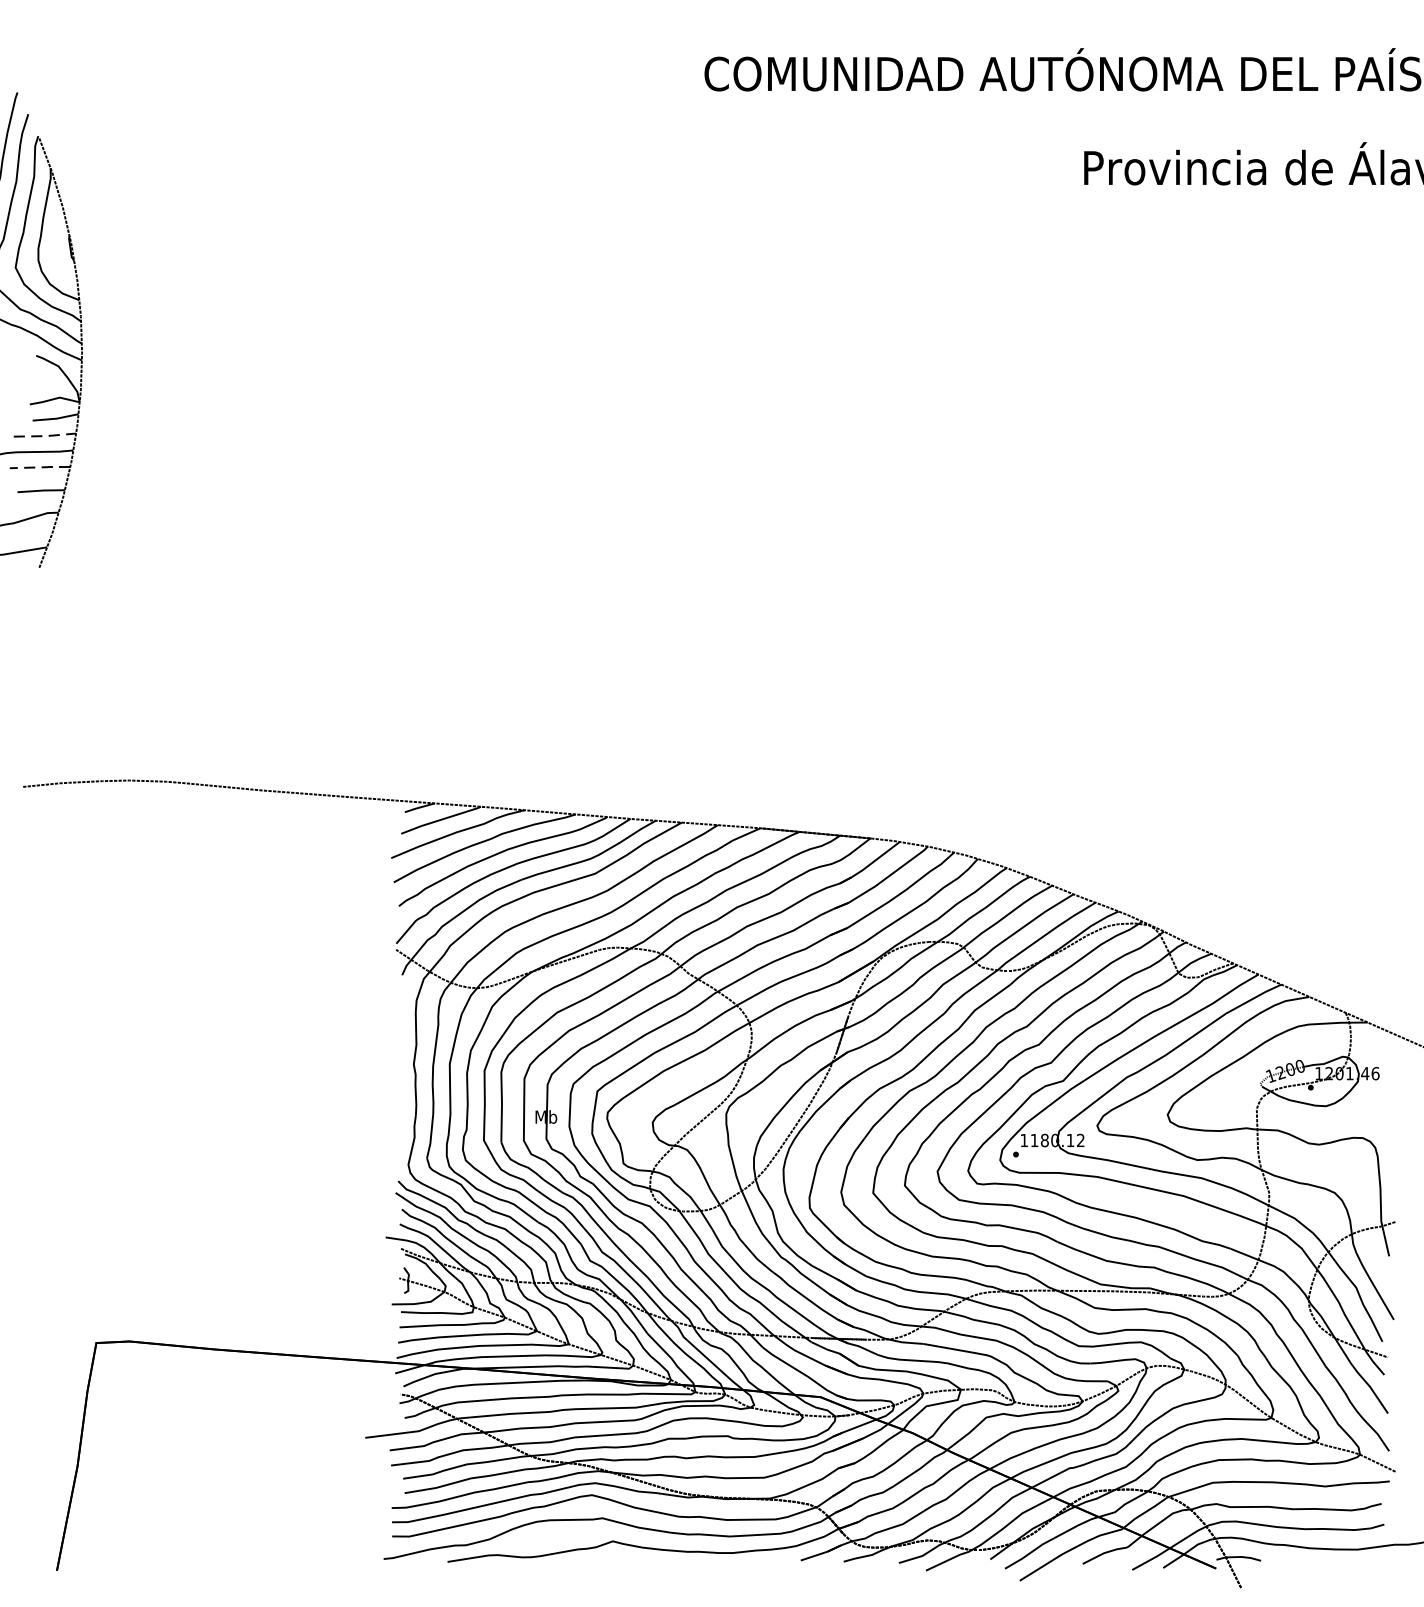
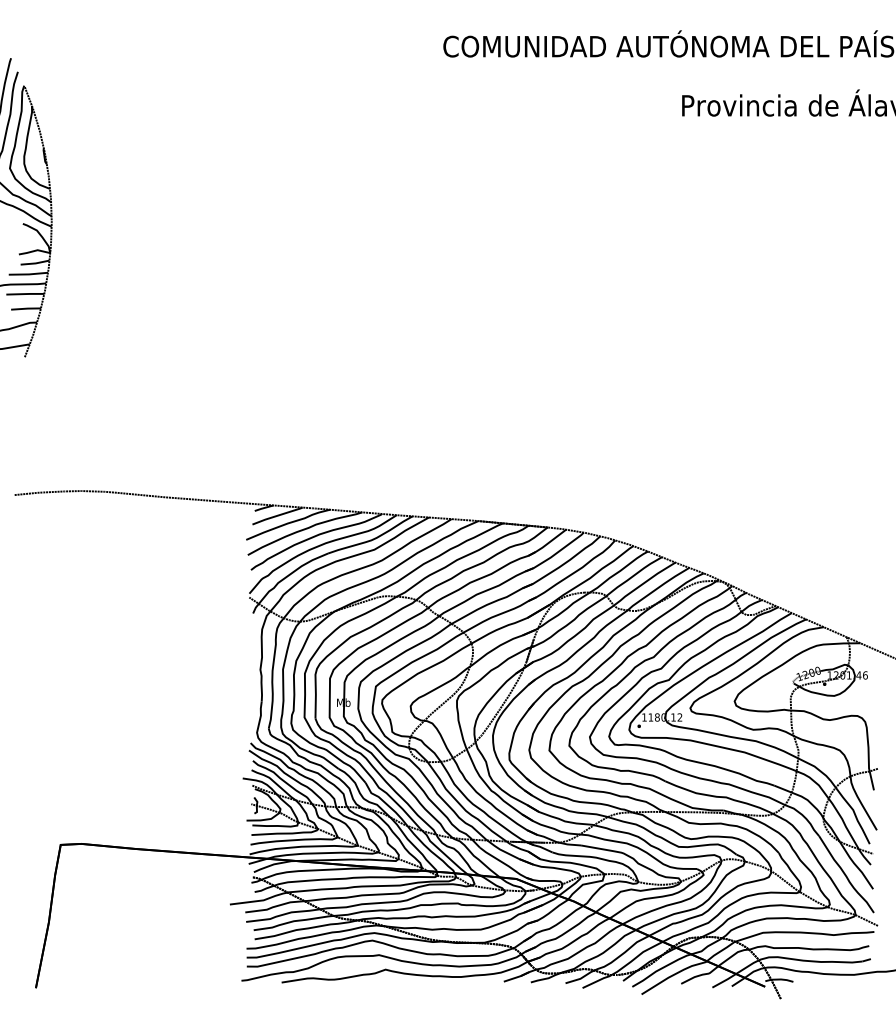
line: (46, 436) -> (29, 274), dashed -> solid
line: (40, 468) -> (25, 294), dashed -> solid

